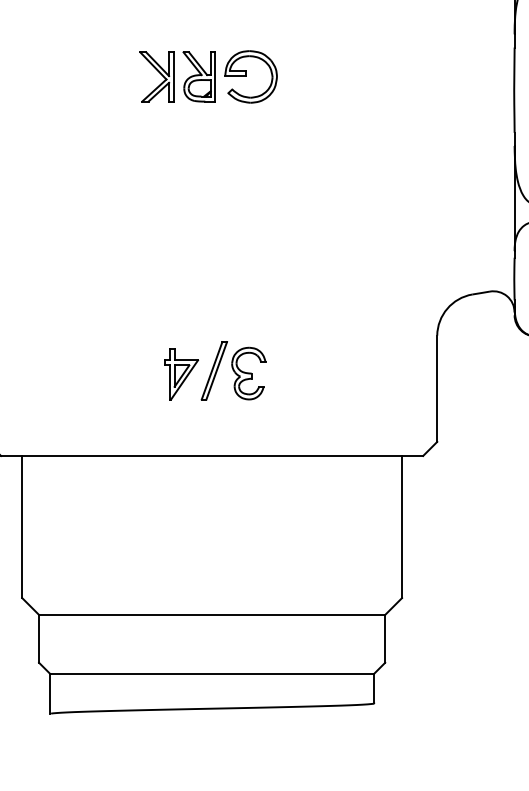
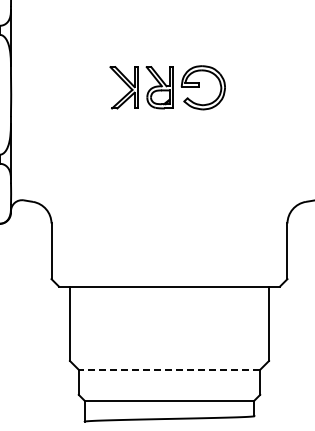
part: (208, 76) -> (167, 87), size x1.6
part: (215, 370) -> (171, 241), removed
line: (212, 614) -> (169, 369), solid -> dashed

